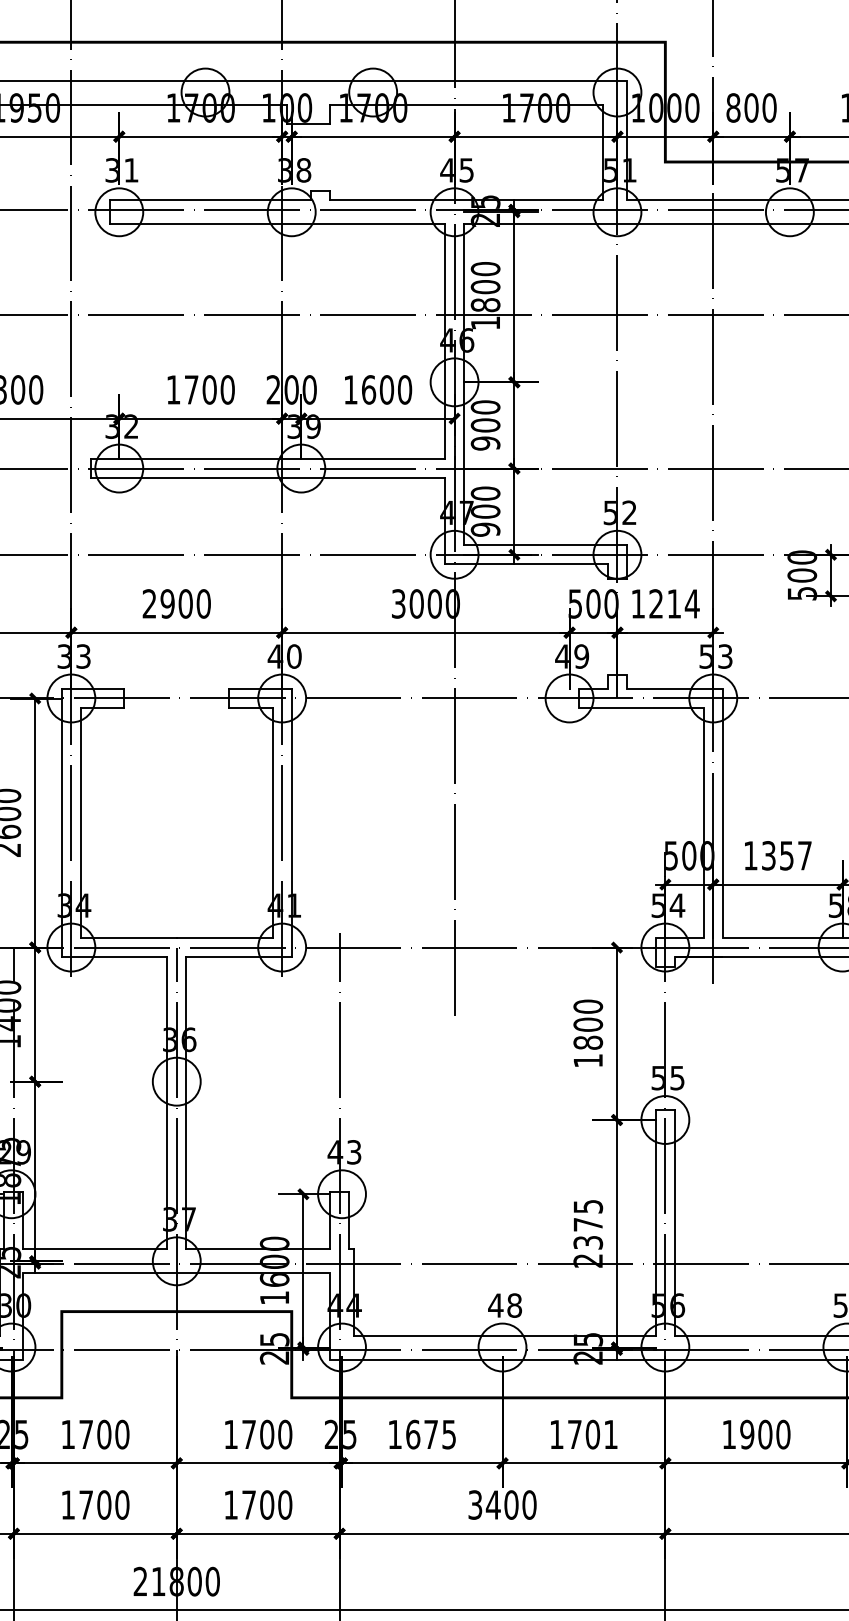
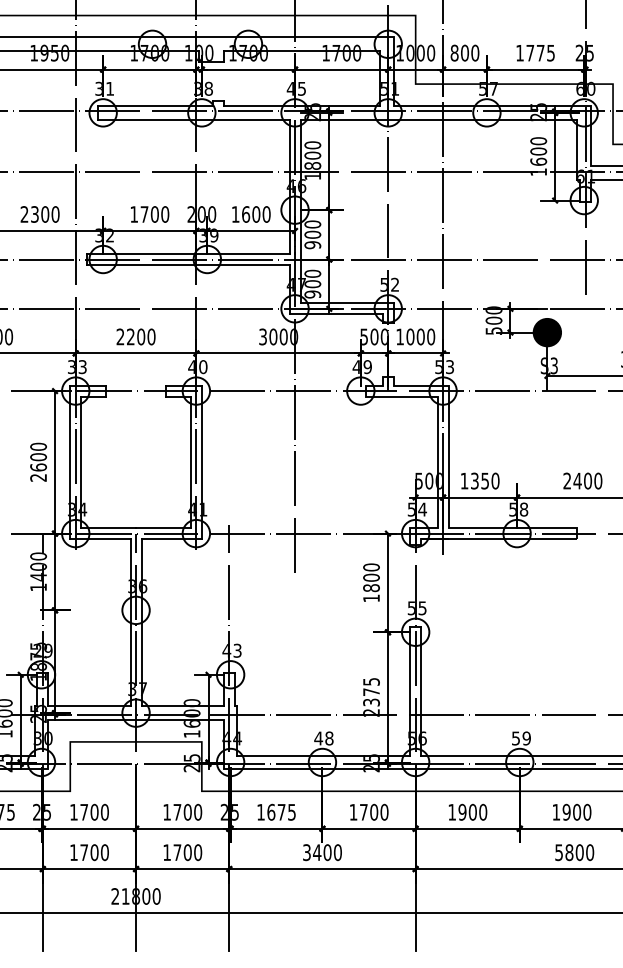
text: (167, 603) -> (130, 336), 2900 -> 2200
text: (673, 603) -> (420, 336), 1214 -> 1000
text: (804, 854) -> (495, 480), 1357 -> 1350
text: (610, 1433) -> (384, 811), 1701 -> 1700

